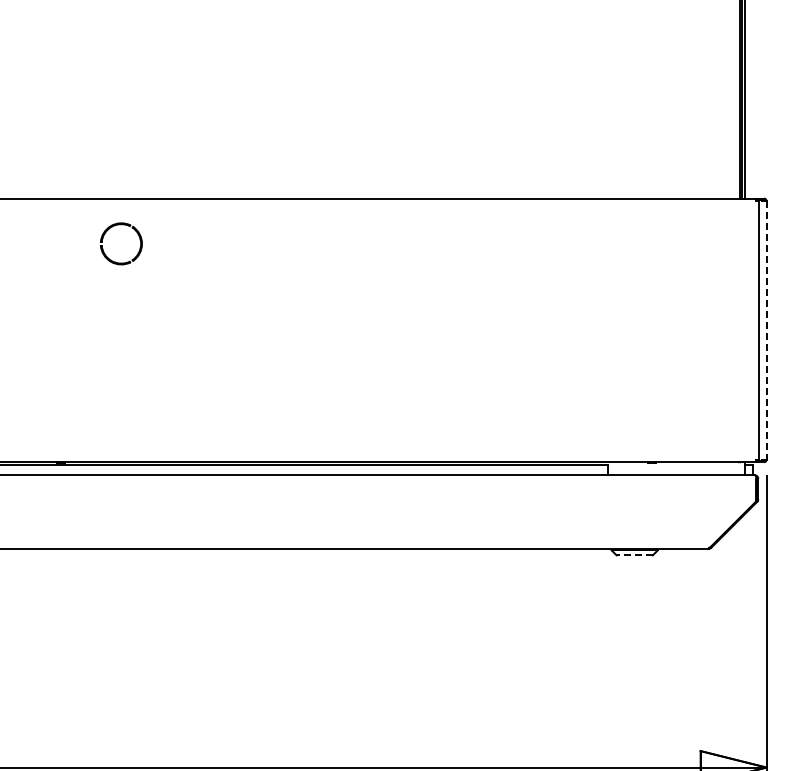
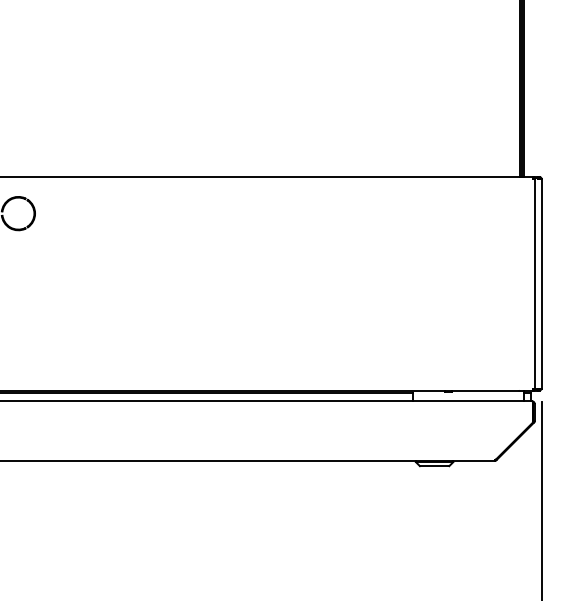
line: (766, 330) -> (541, 283), dashed -> solid
line: (634, 555) -> (434, 466), dashed -> solid

